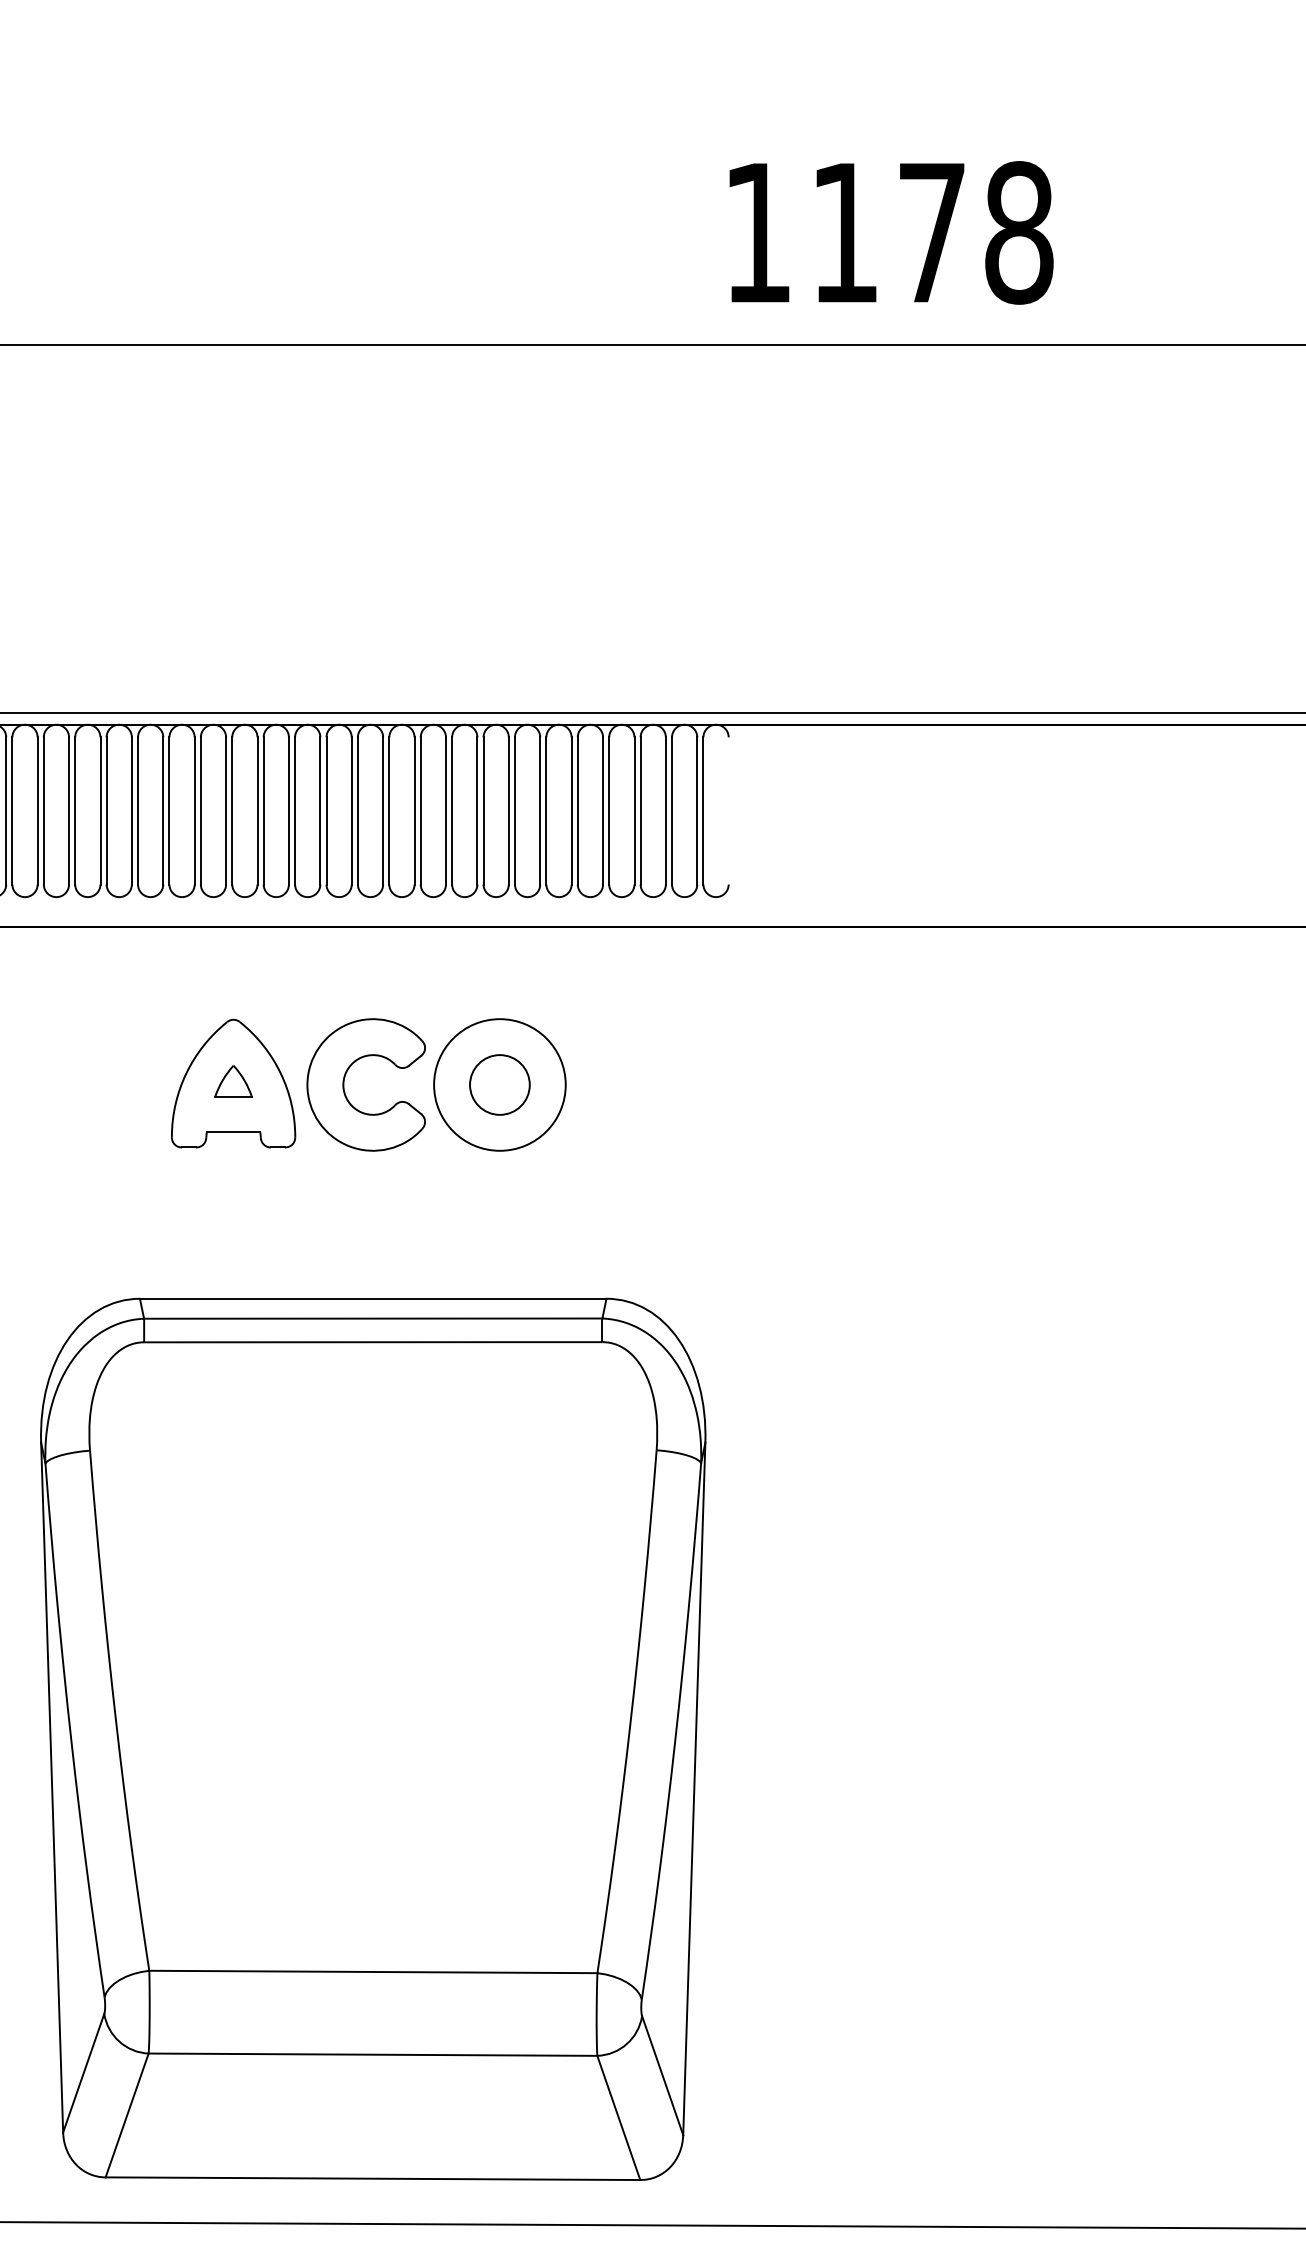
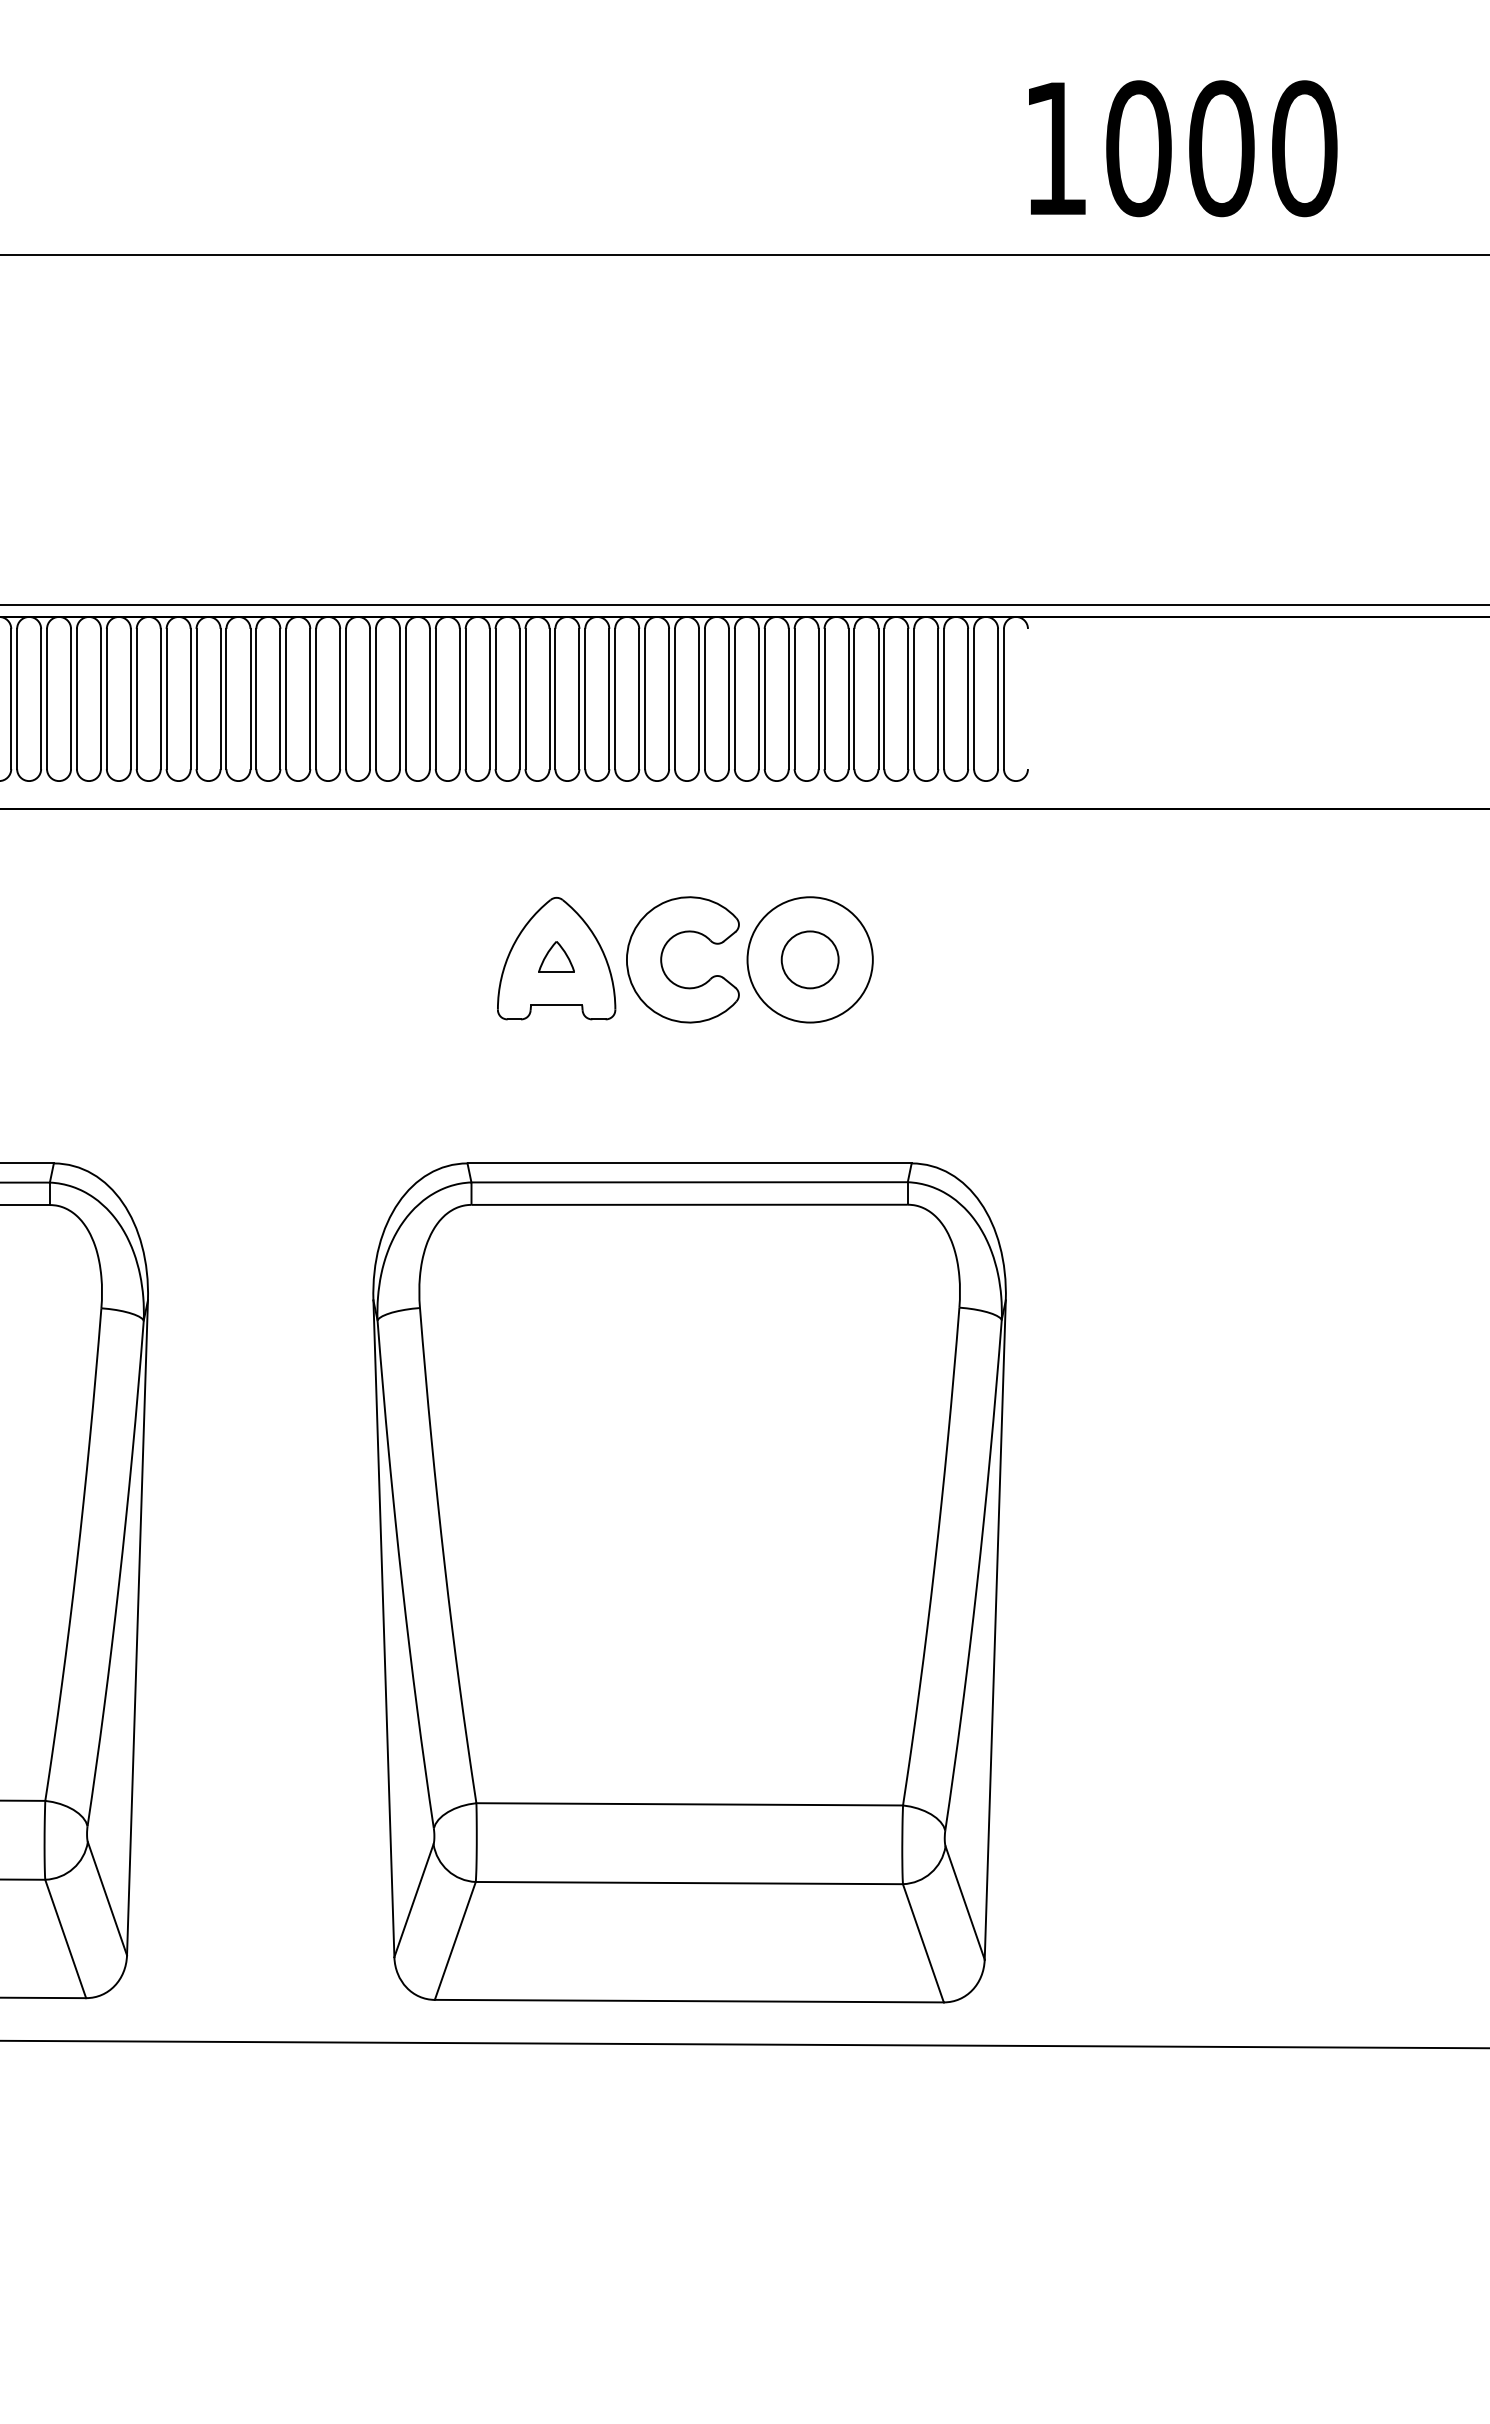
text: (931, 232) -> (1221, 148), 1178 -> 1000

